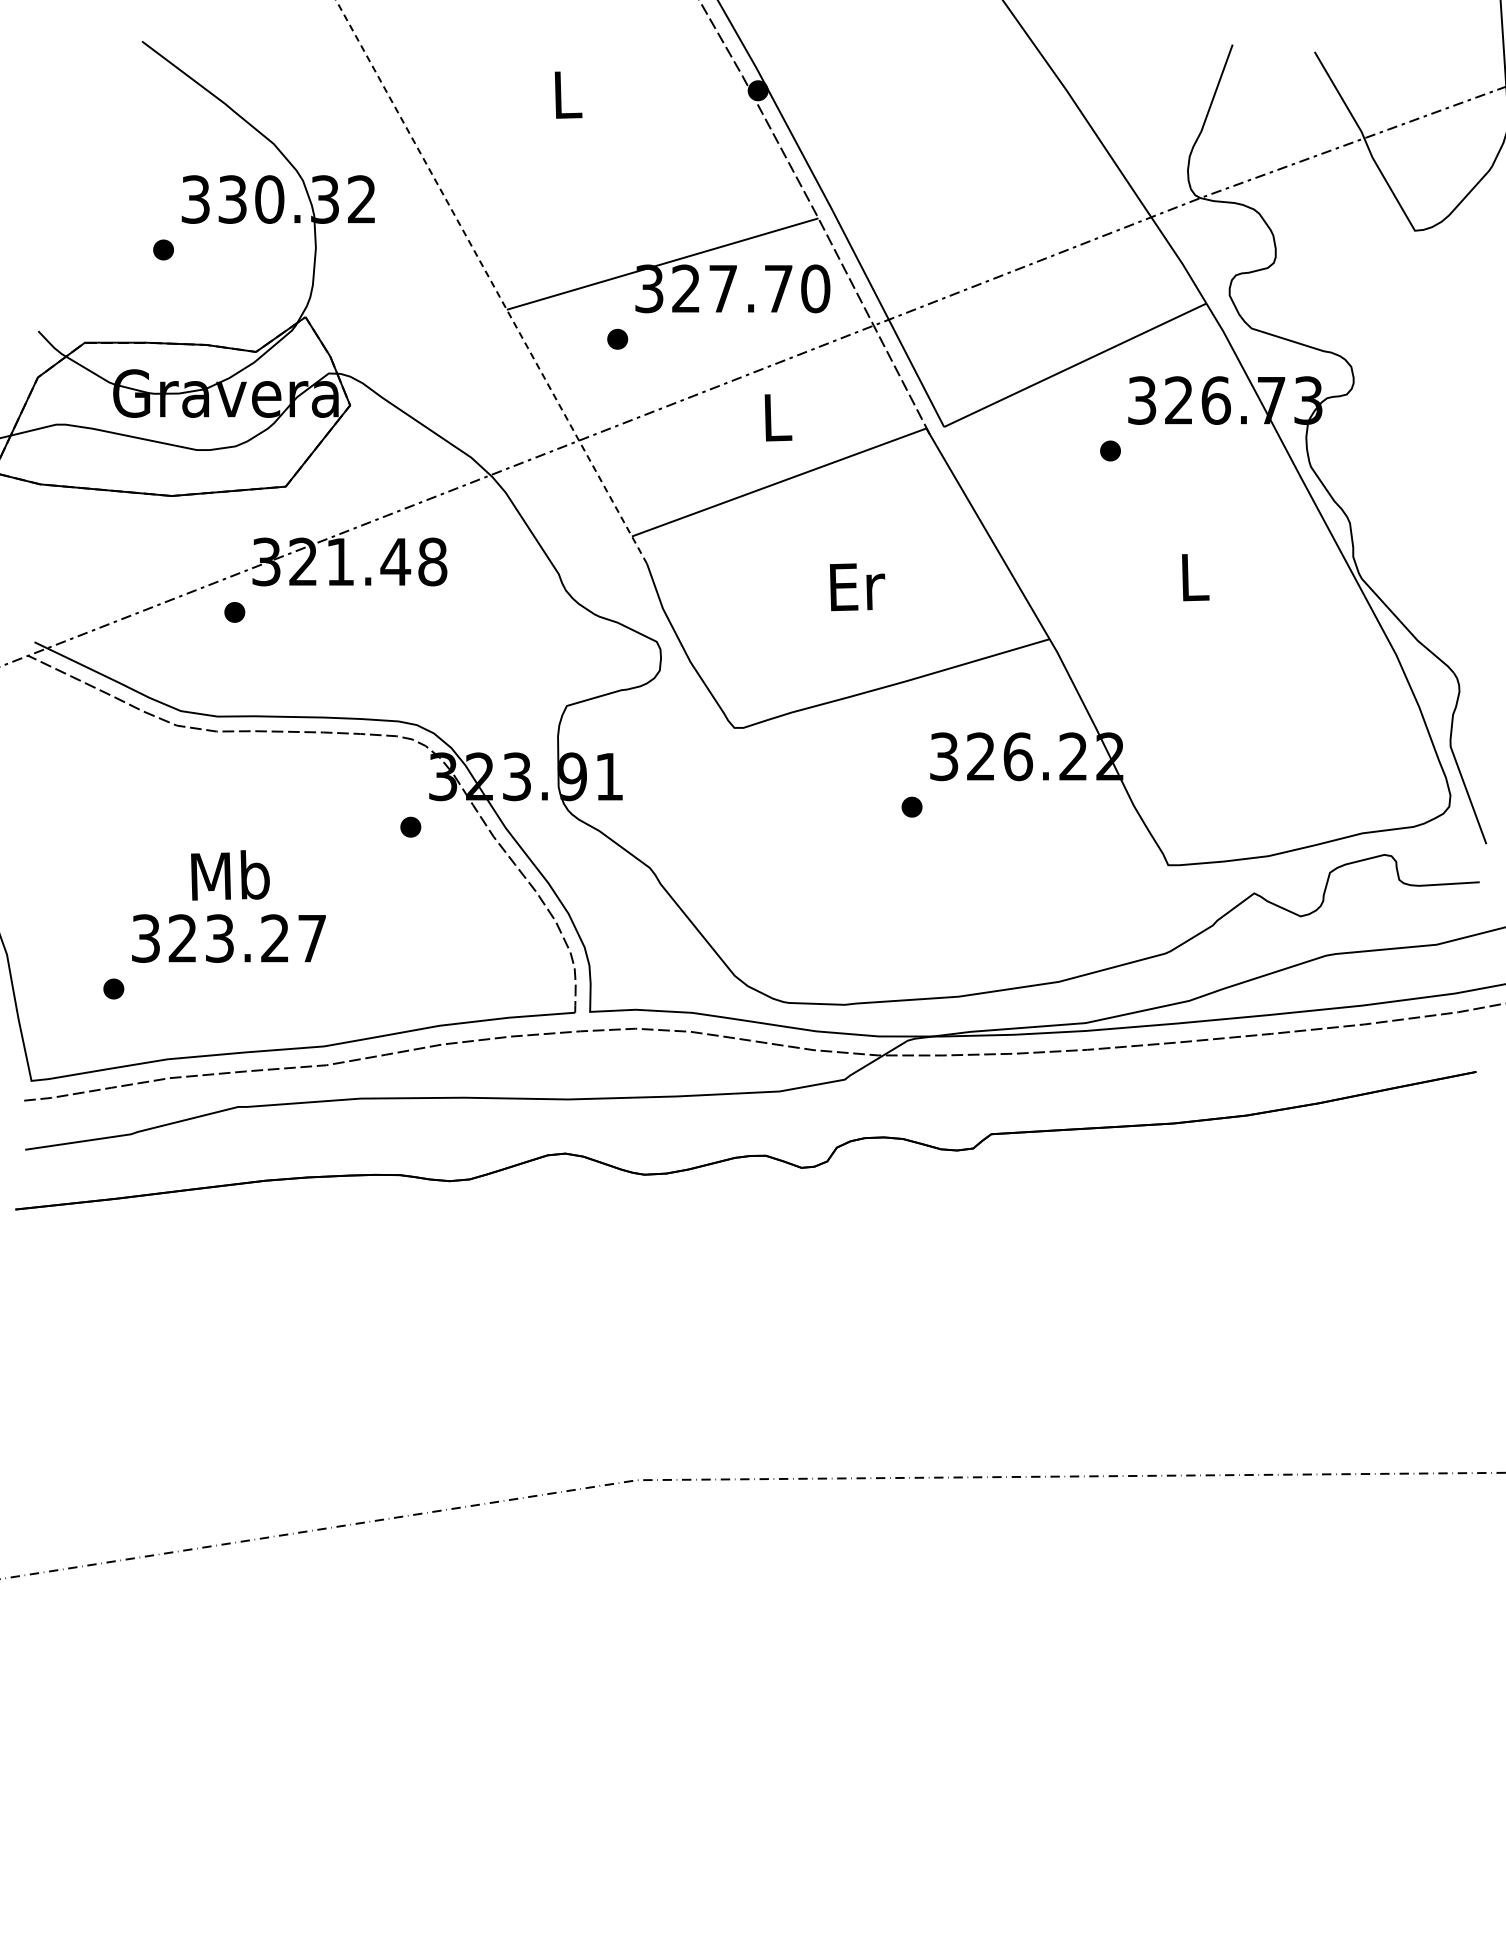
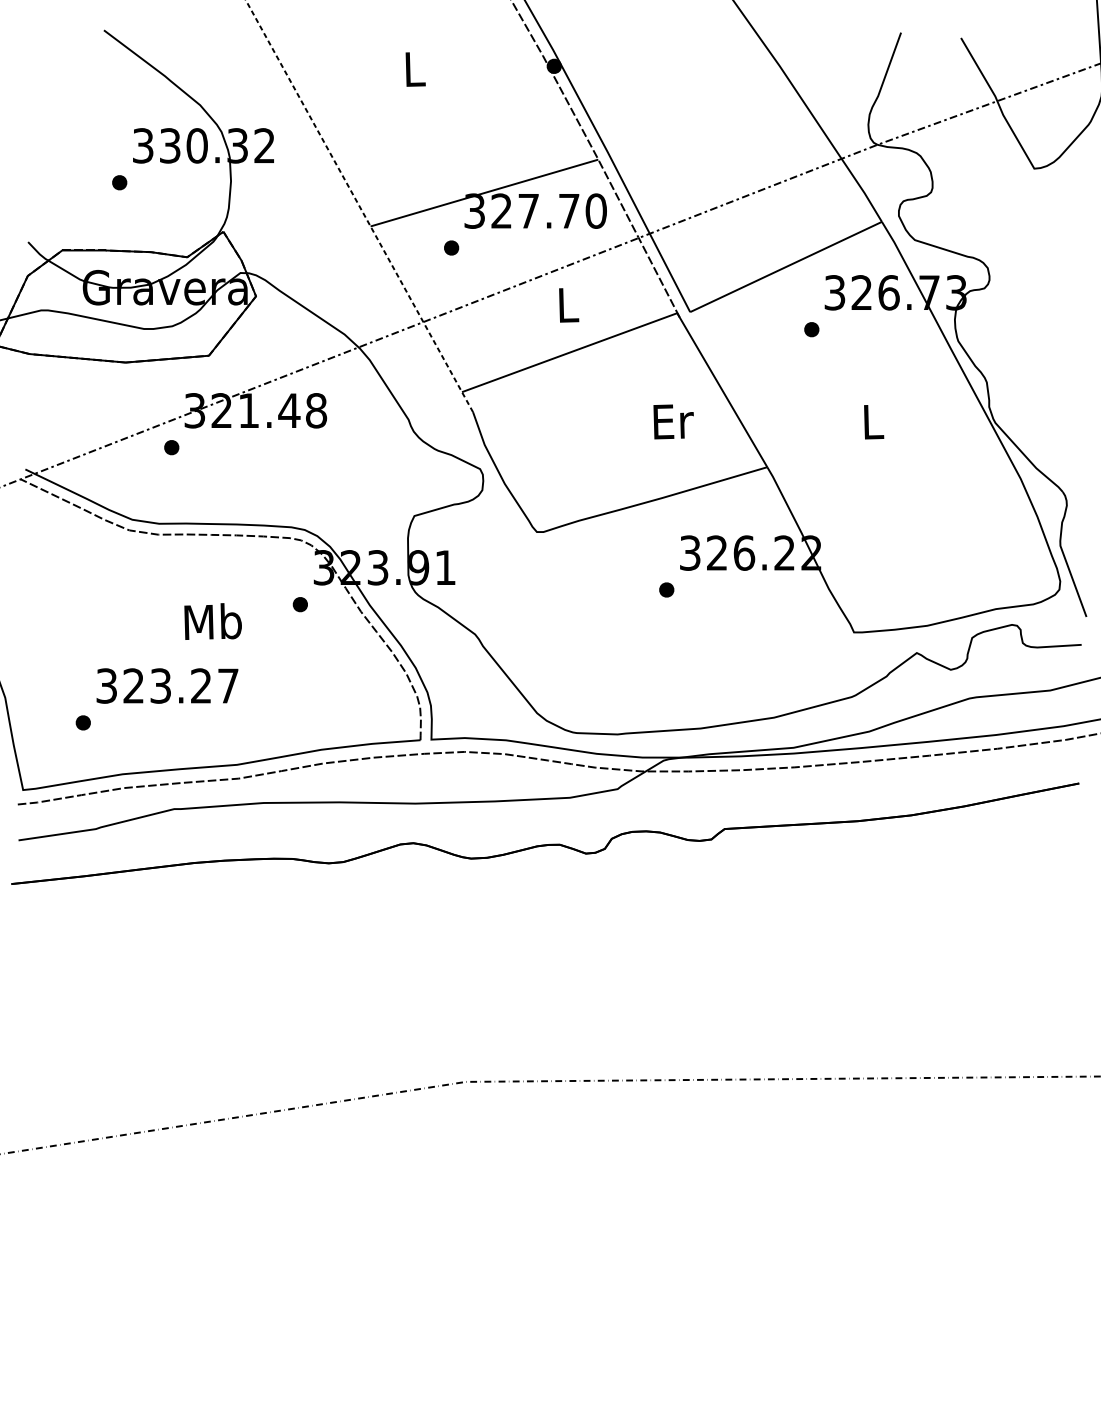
text: (857, 587) -> (673, 422), moved
text: (230, 875) -> (213, 621), moved

